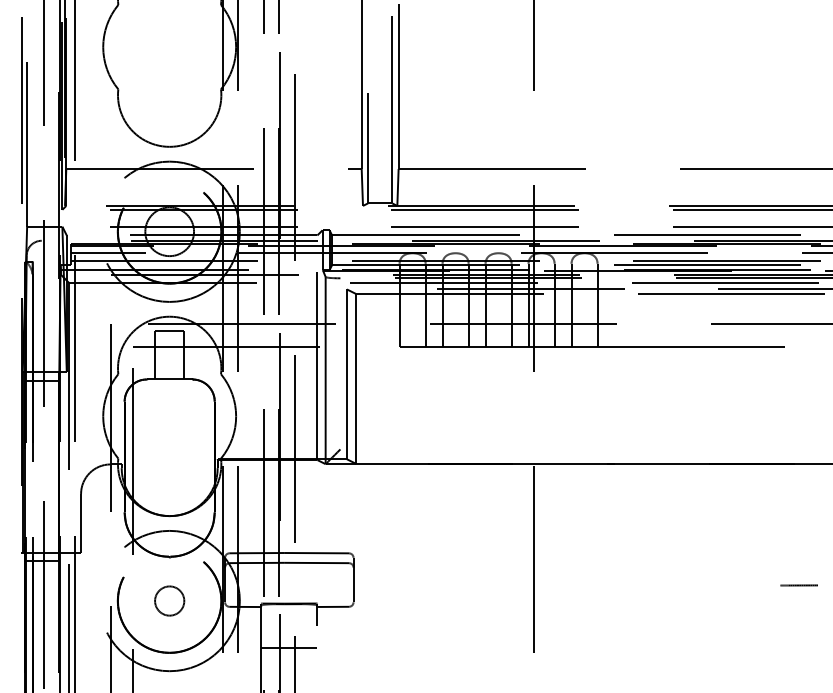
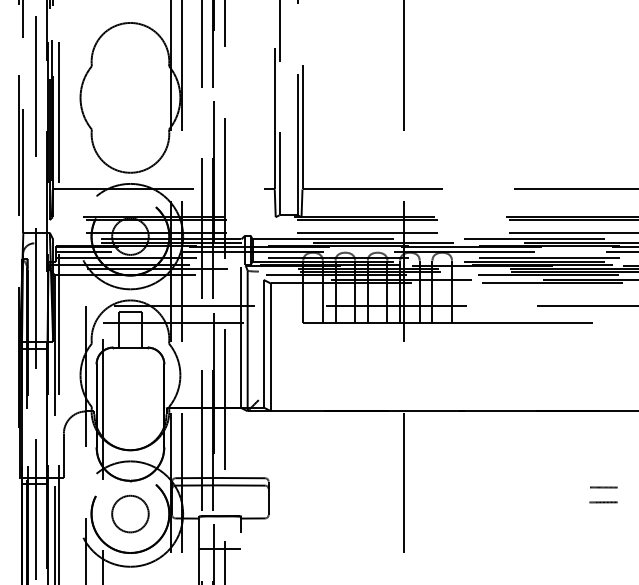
line: (799, 565) -> (603, 487), added
circle: (169, 600) -> (130, 513), size x1.67

